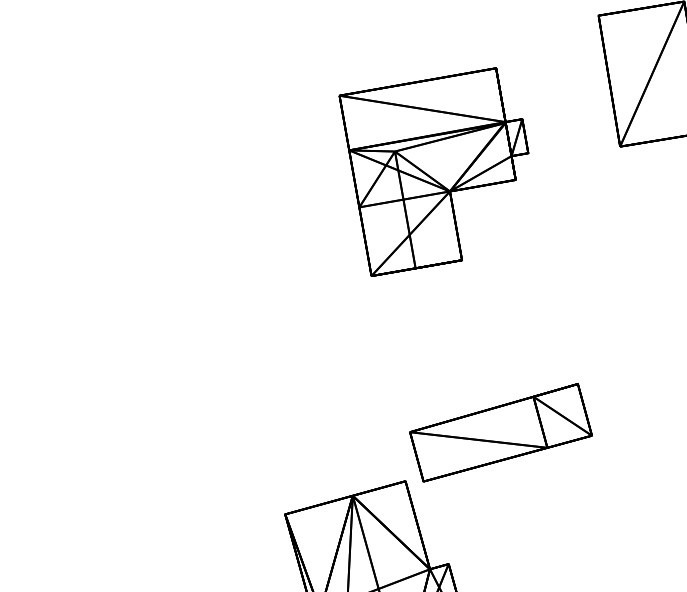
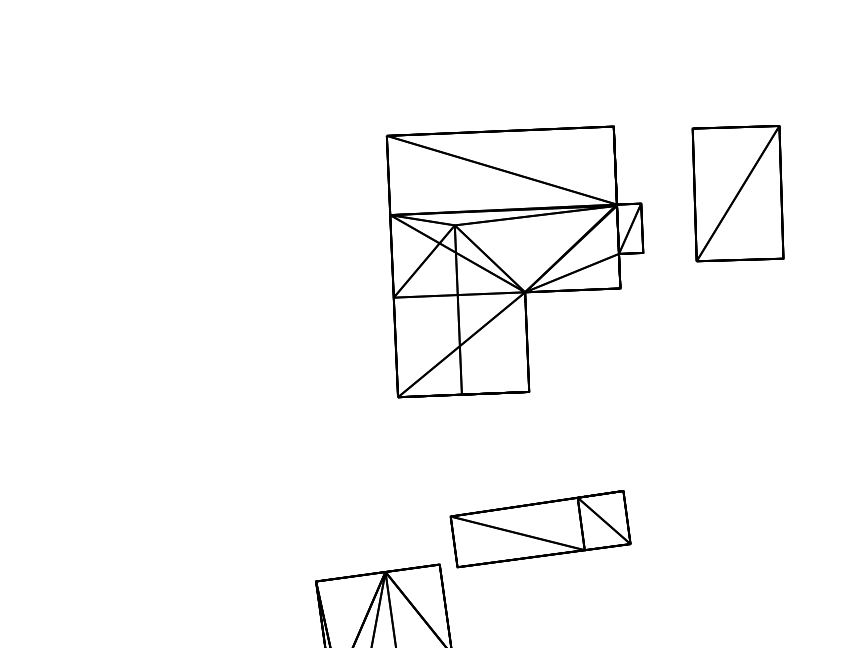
part: (439, 170) -> (514, 261), size x1.43

